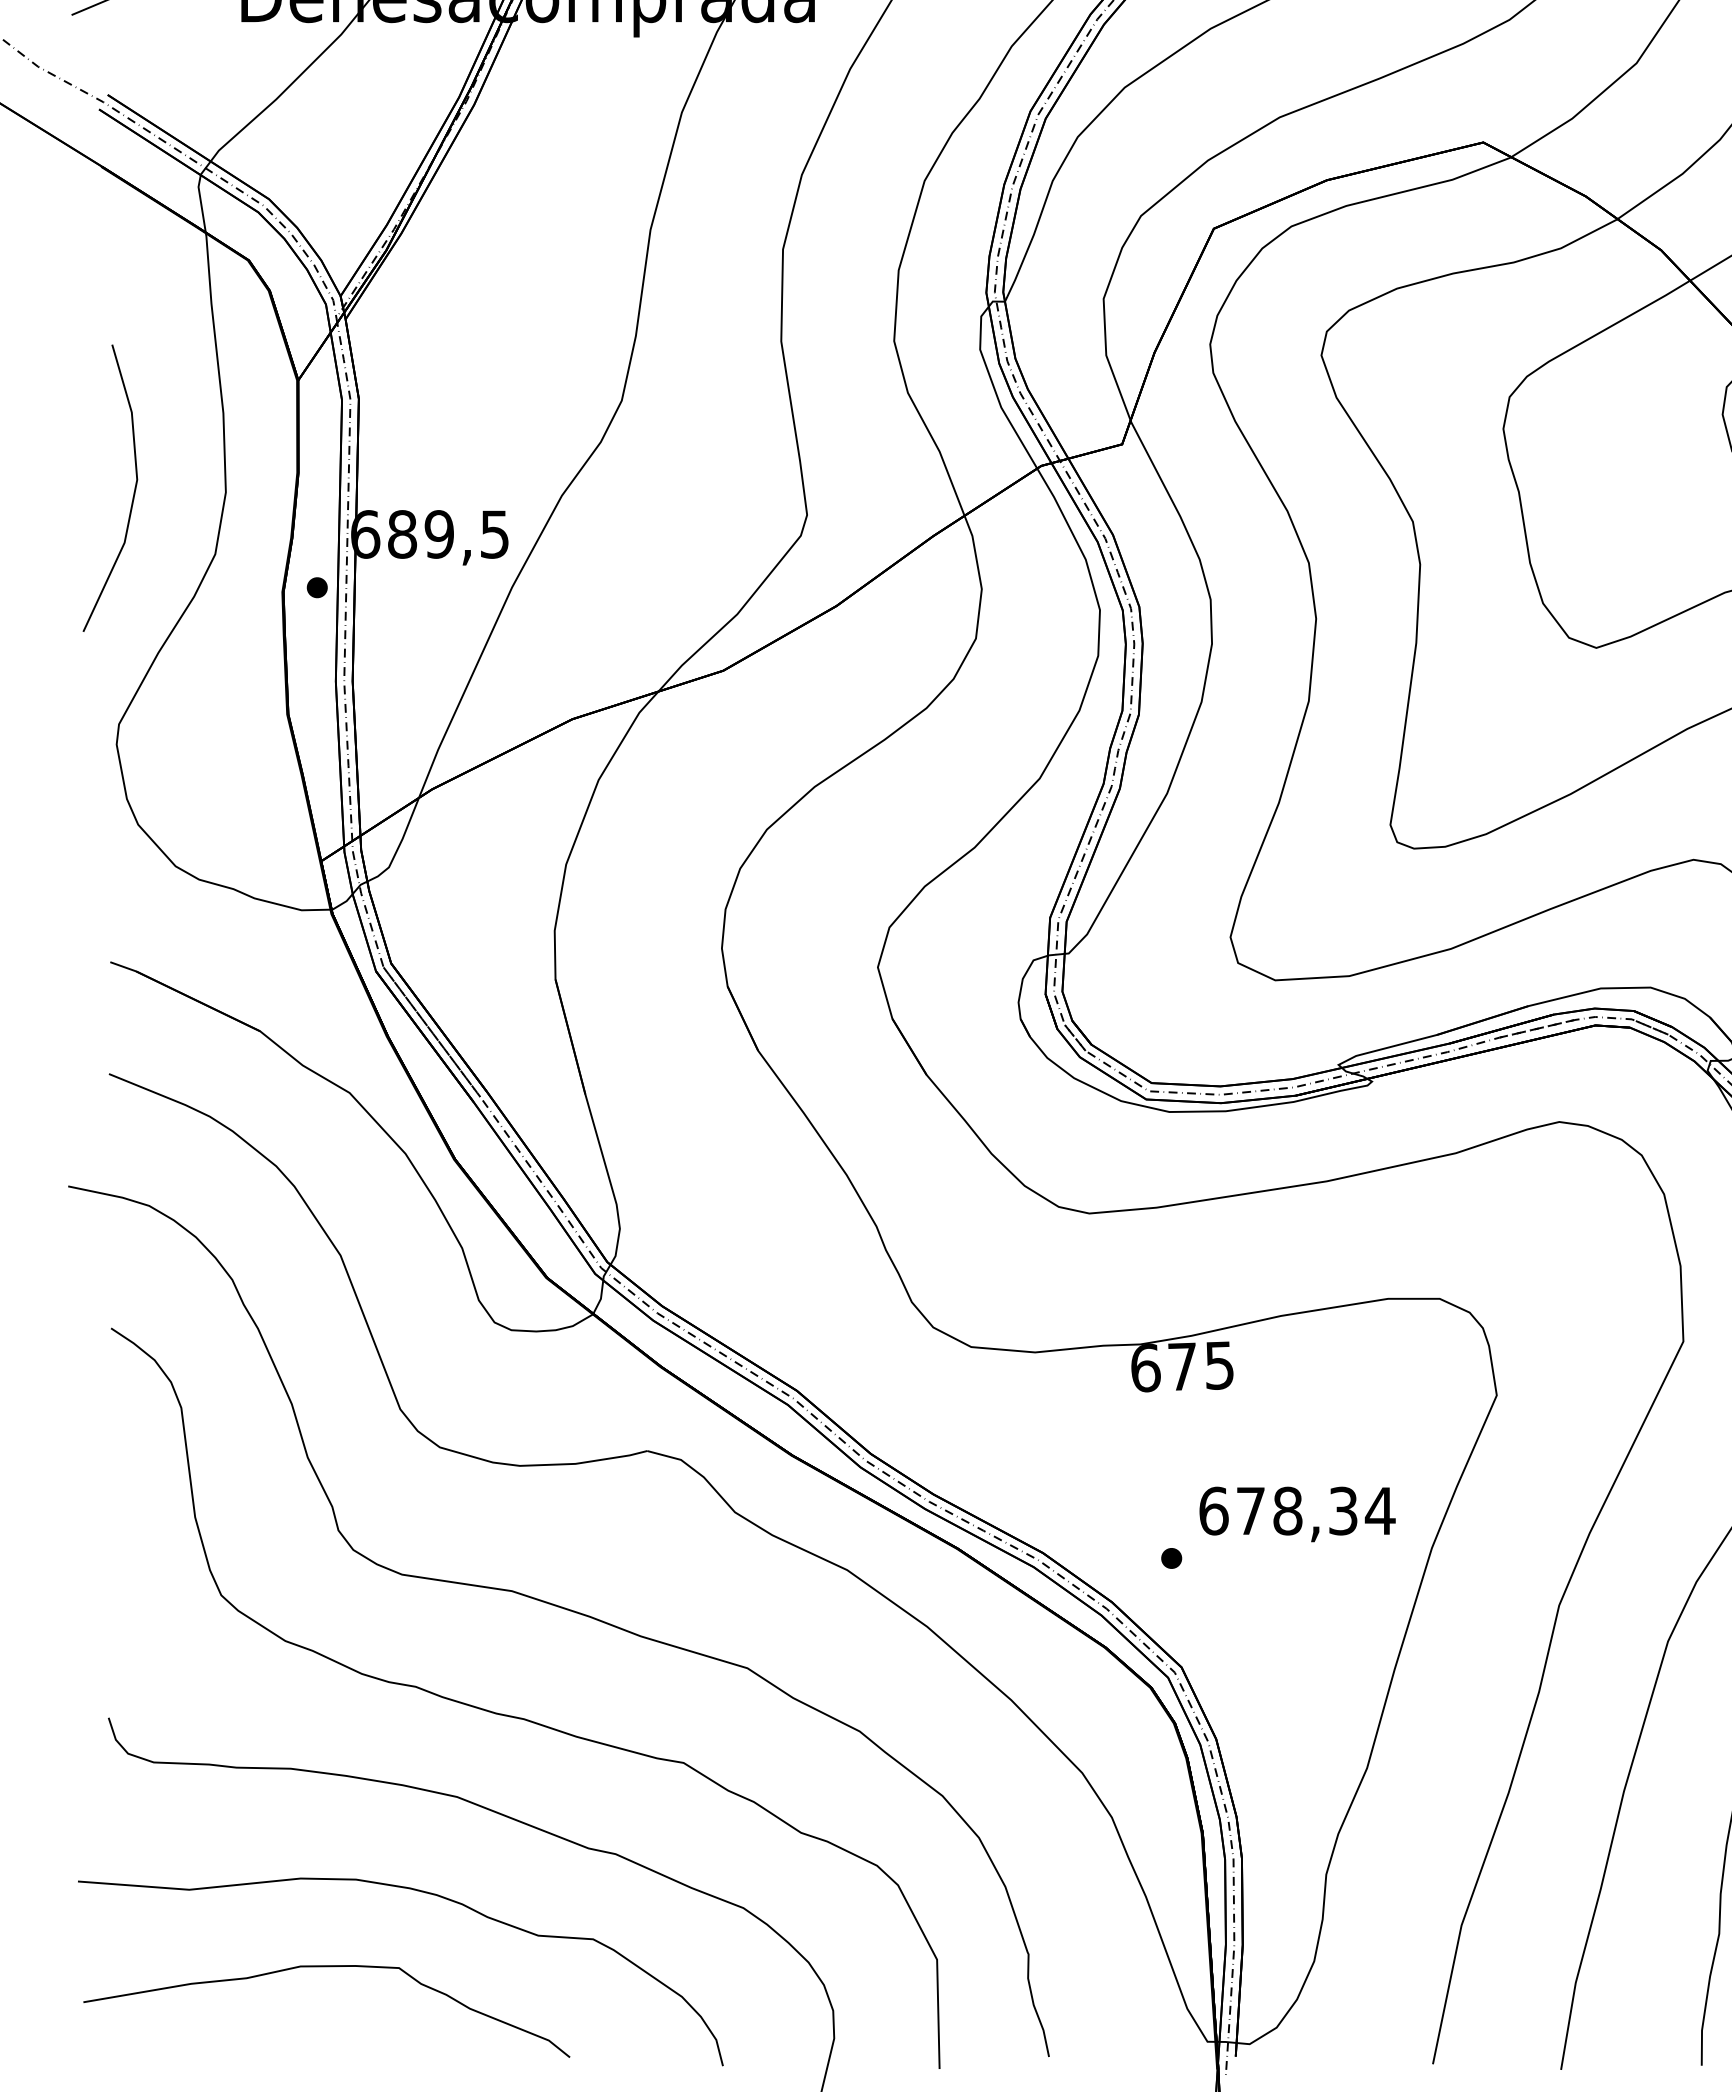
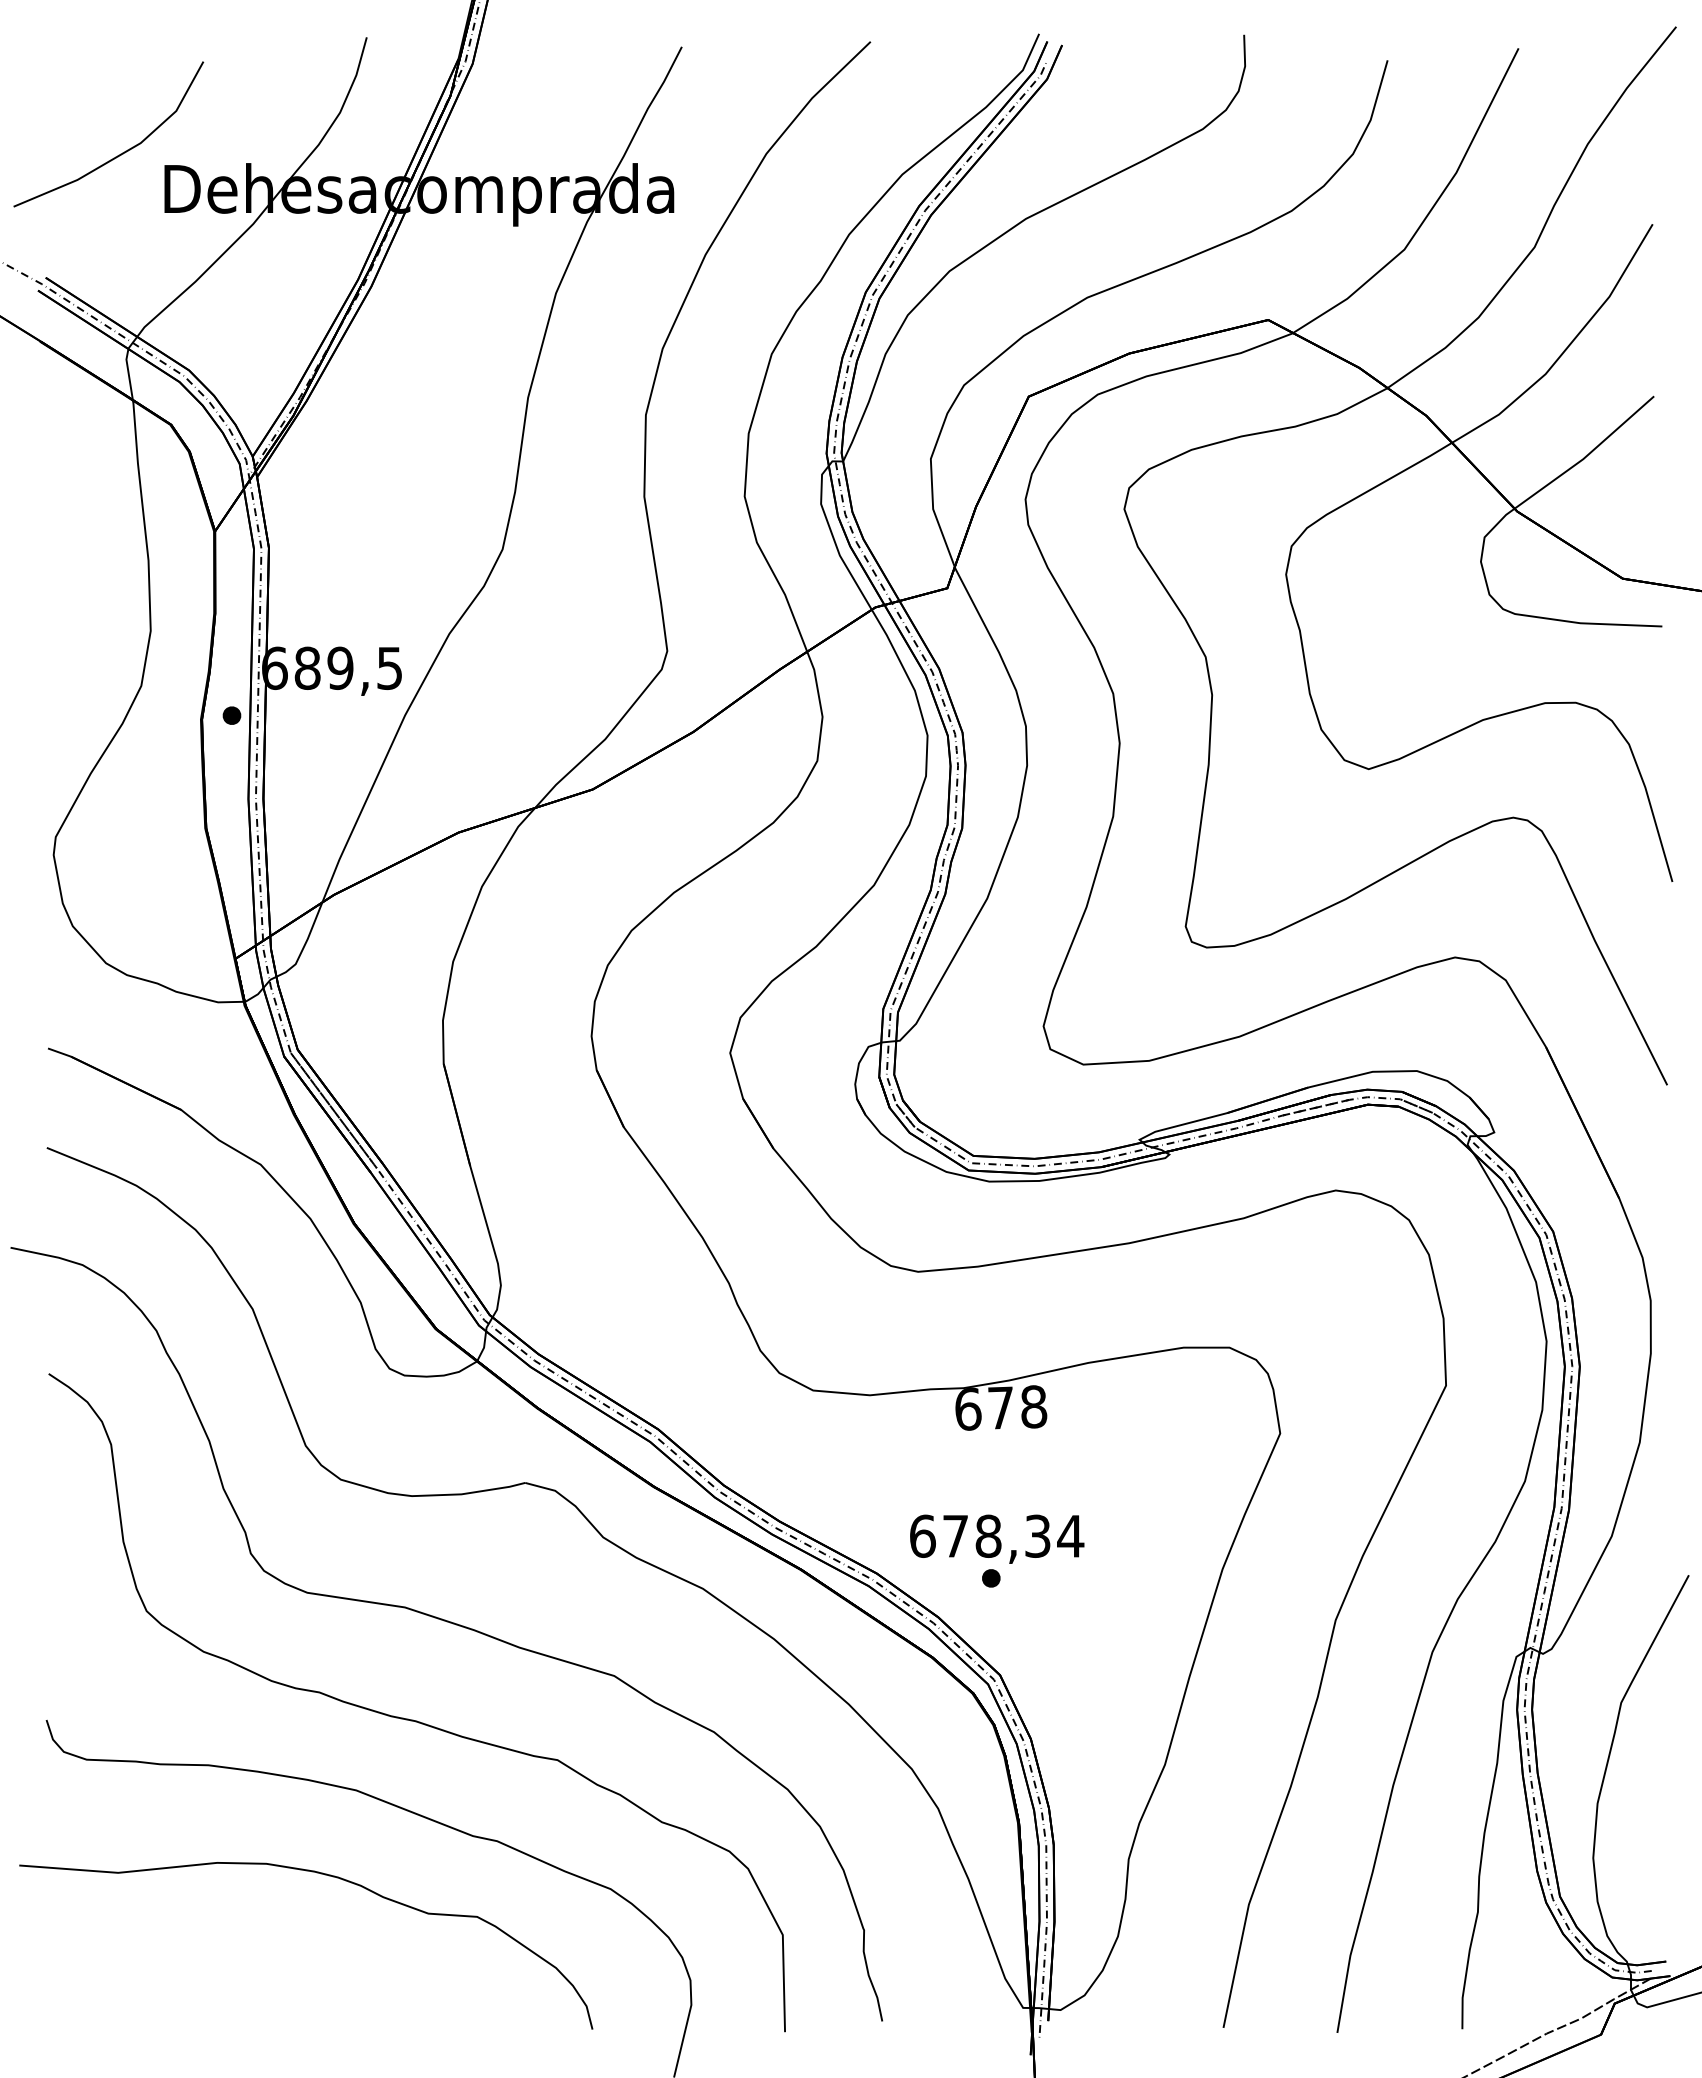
line: (133, 491) -> (68, 630), removed
text: (1220, 1365) -> (1034, 1406), 675 -> 678
text: (1297, 1513) -> (997, 1538), moved
curve: (326, 1967) -> (240, 1941), removed

